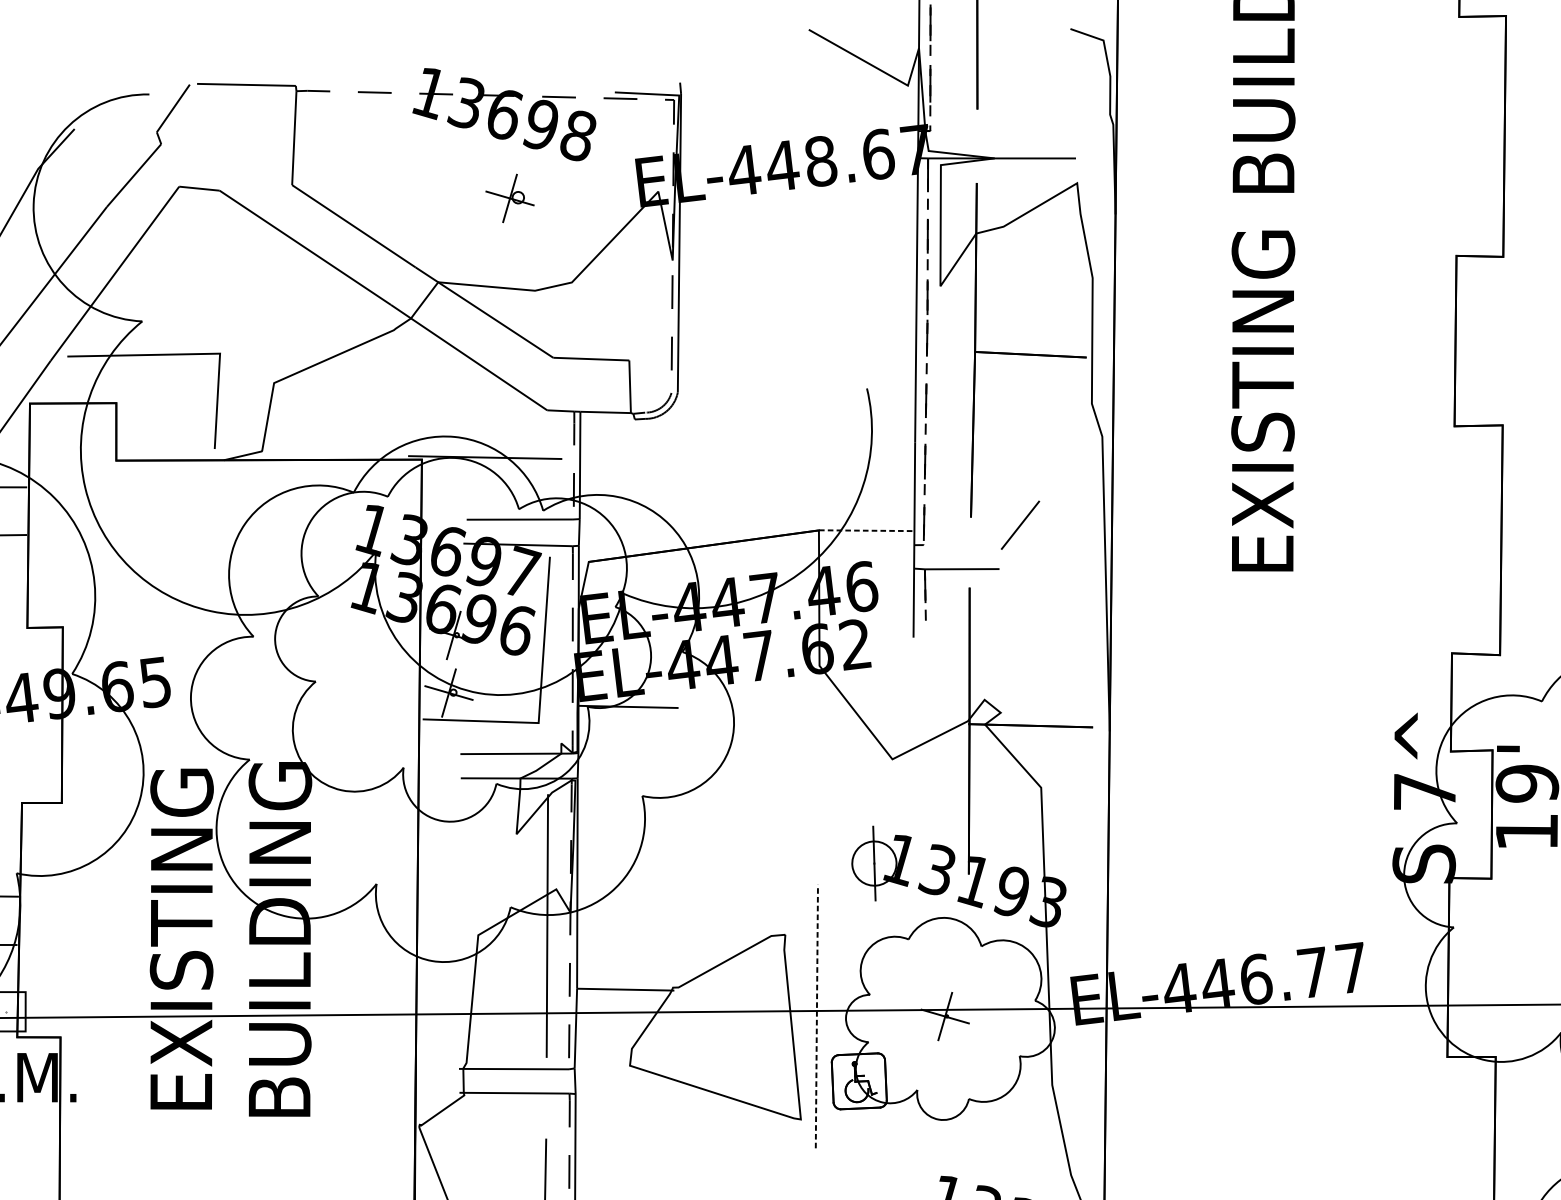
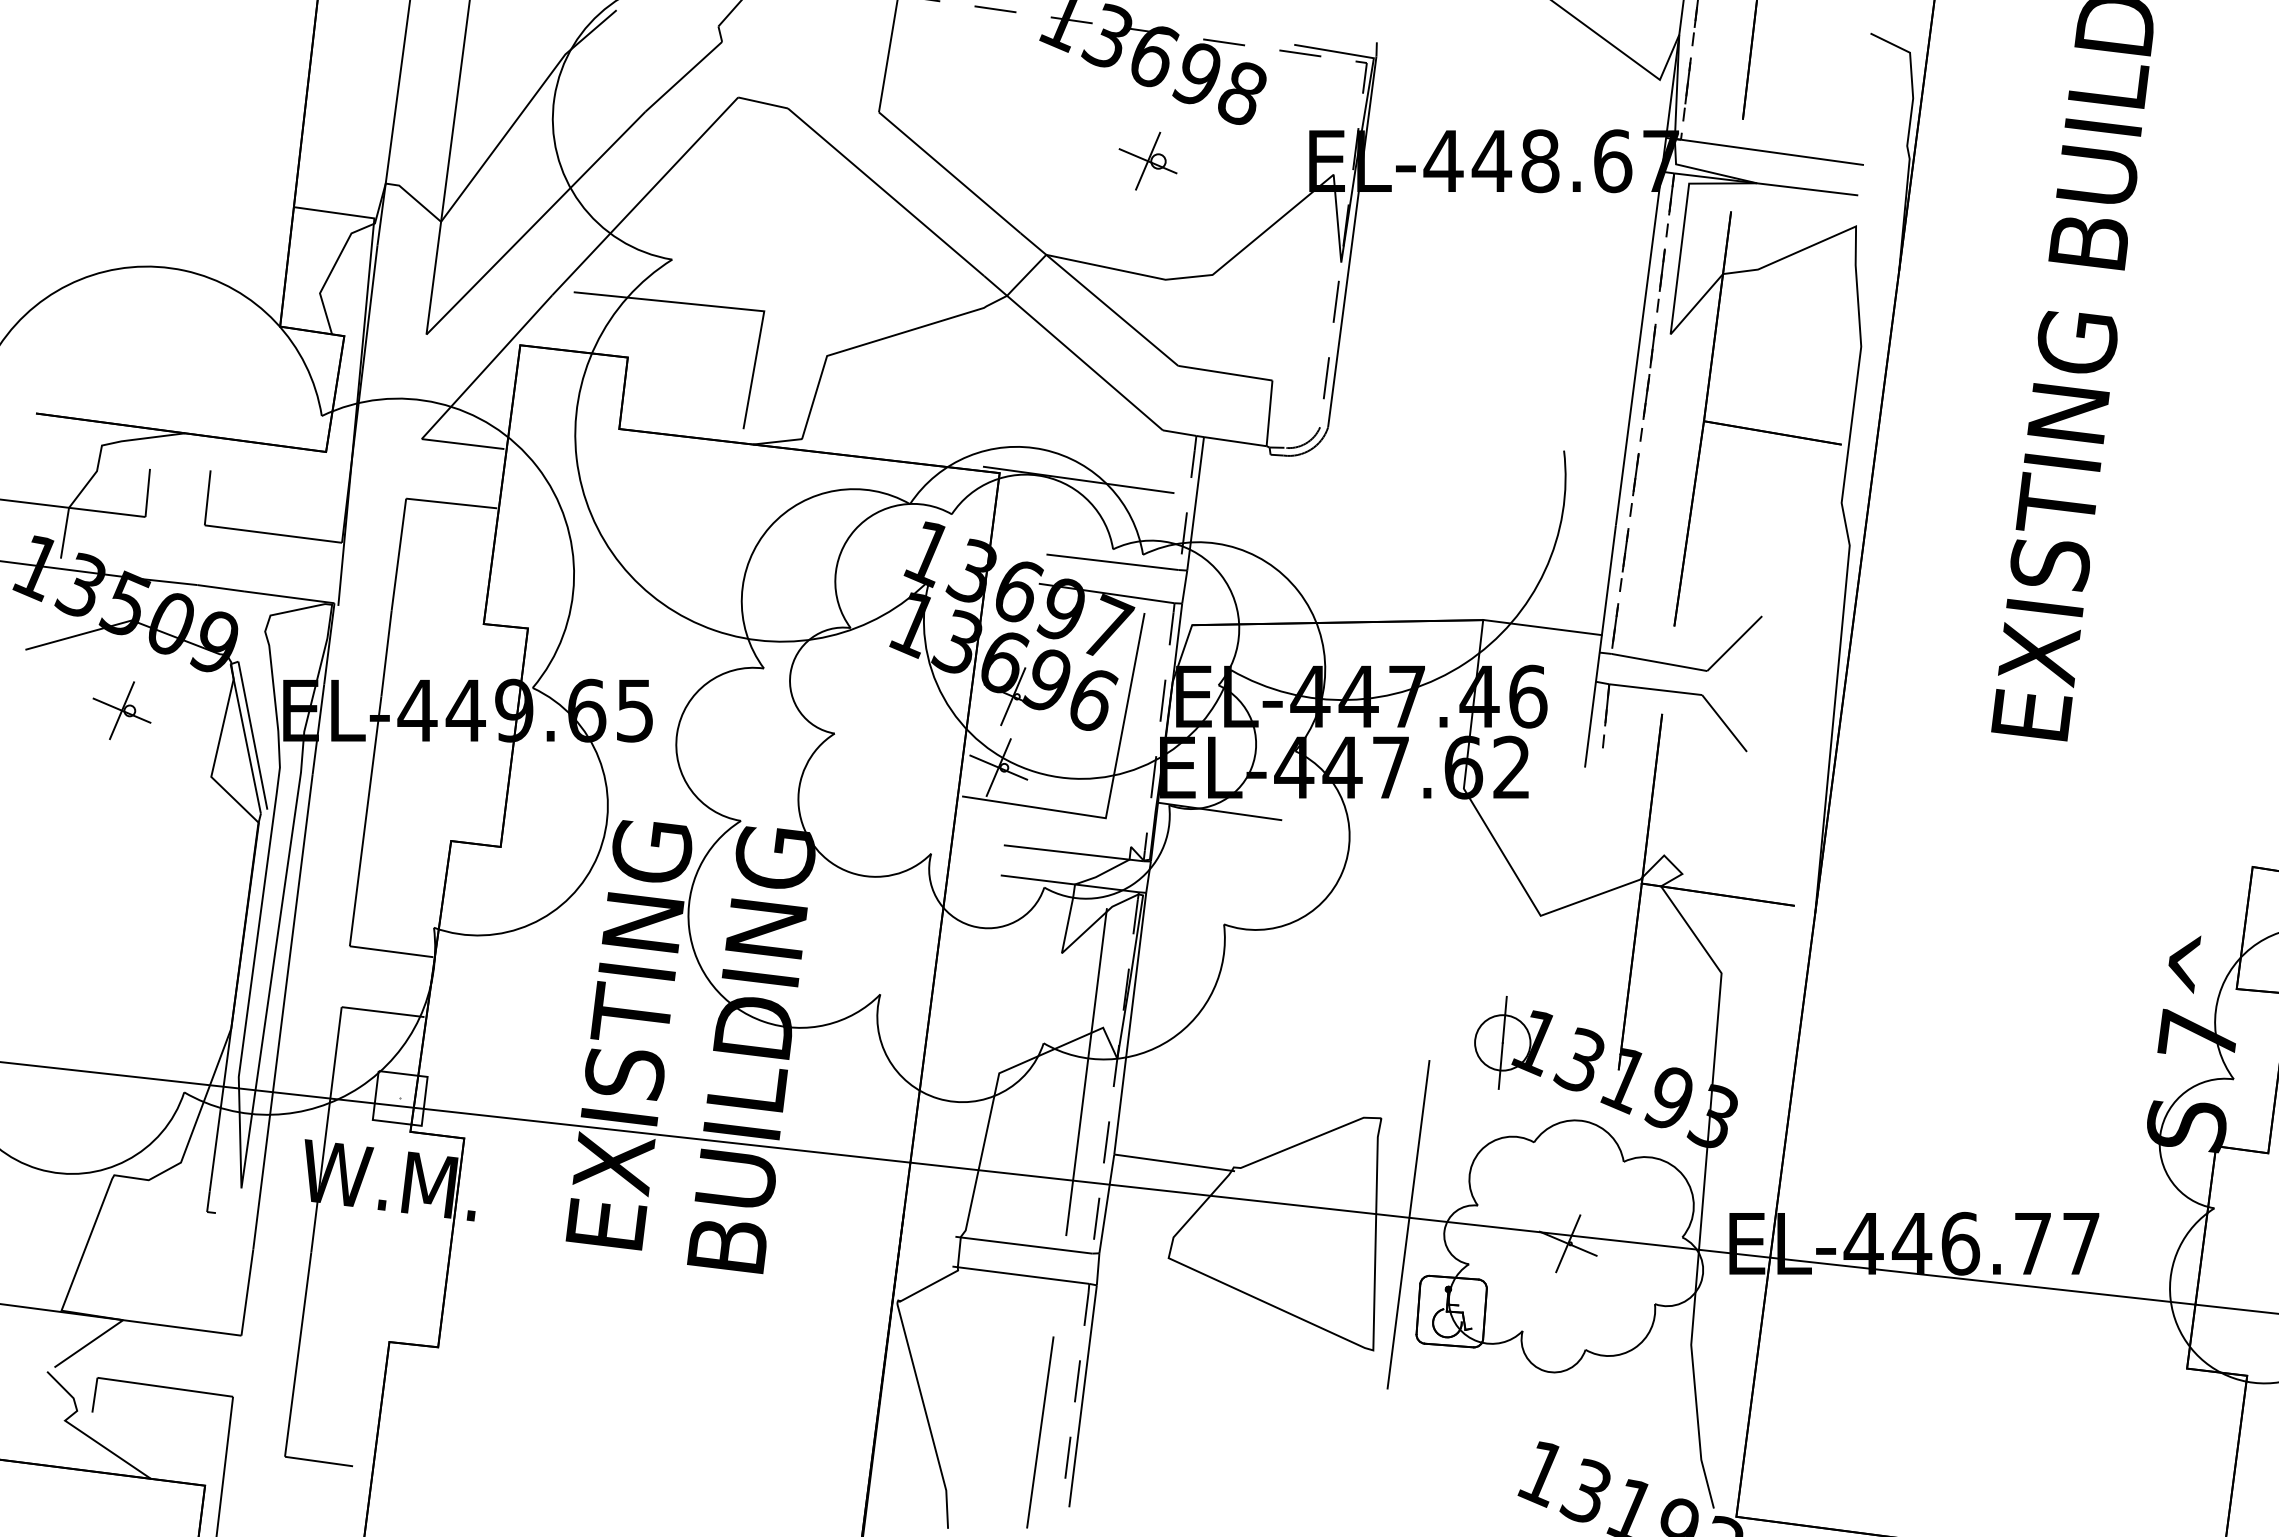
line: (1003, 132) -> (1772, 152), added
line: (866, 530) -> (1542, 627), dashed -> solid
line: (962, 547) -> (1659, 662), added
line: (1019, 589) -> (1724, 723), added
line: (816, 1016) -> (1408, 1224), dashed -> solid

